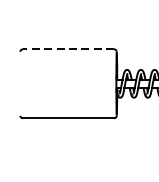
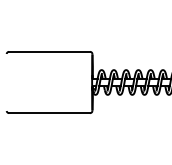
line: (68, 48) -> (49, 51), dashed -> solid

